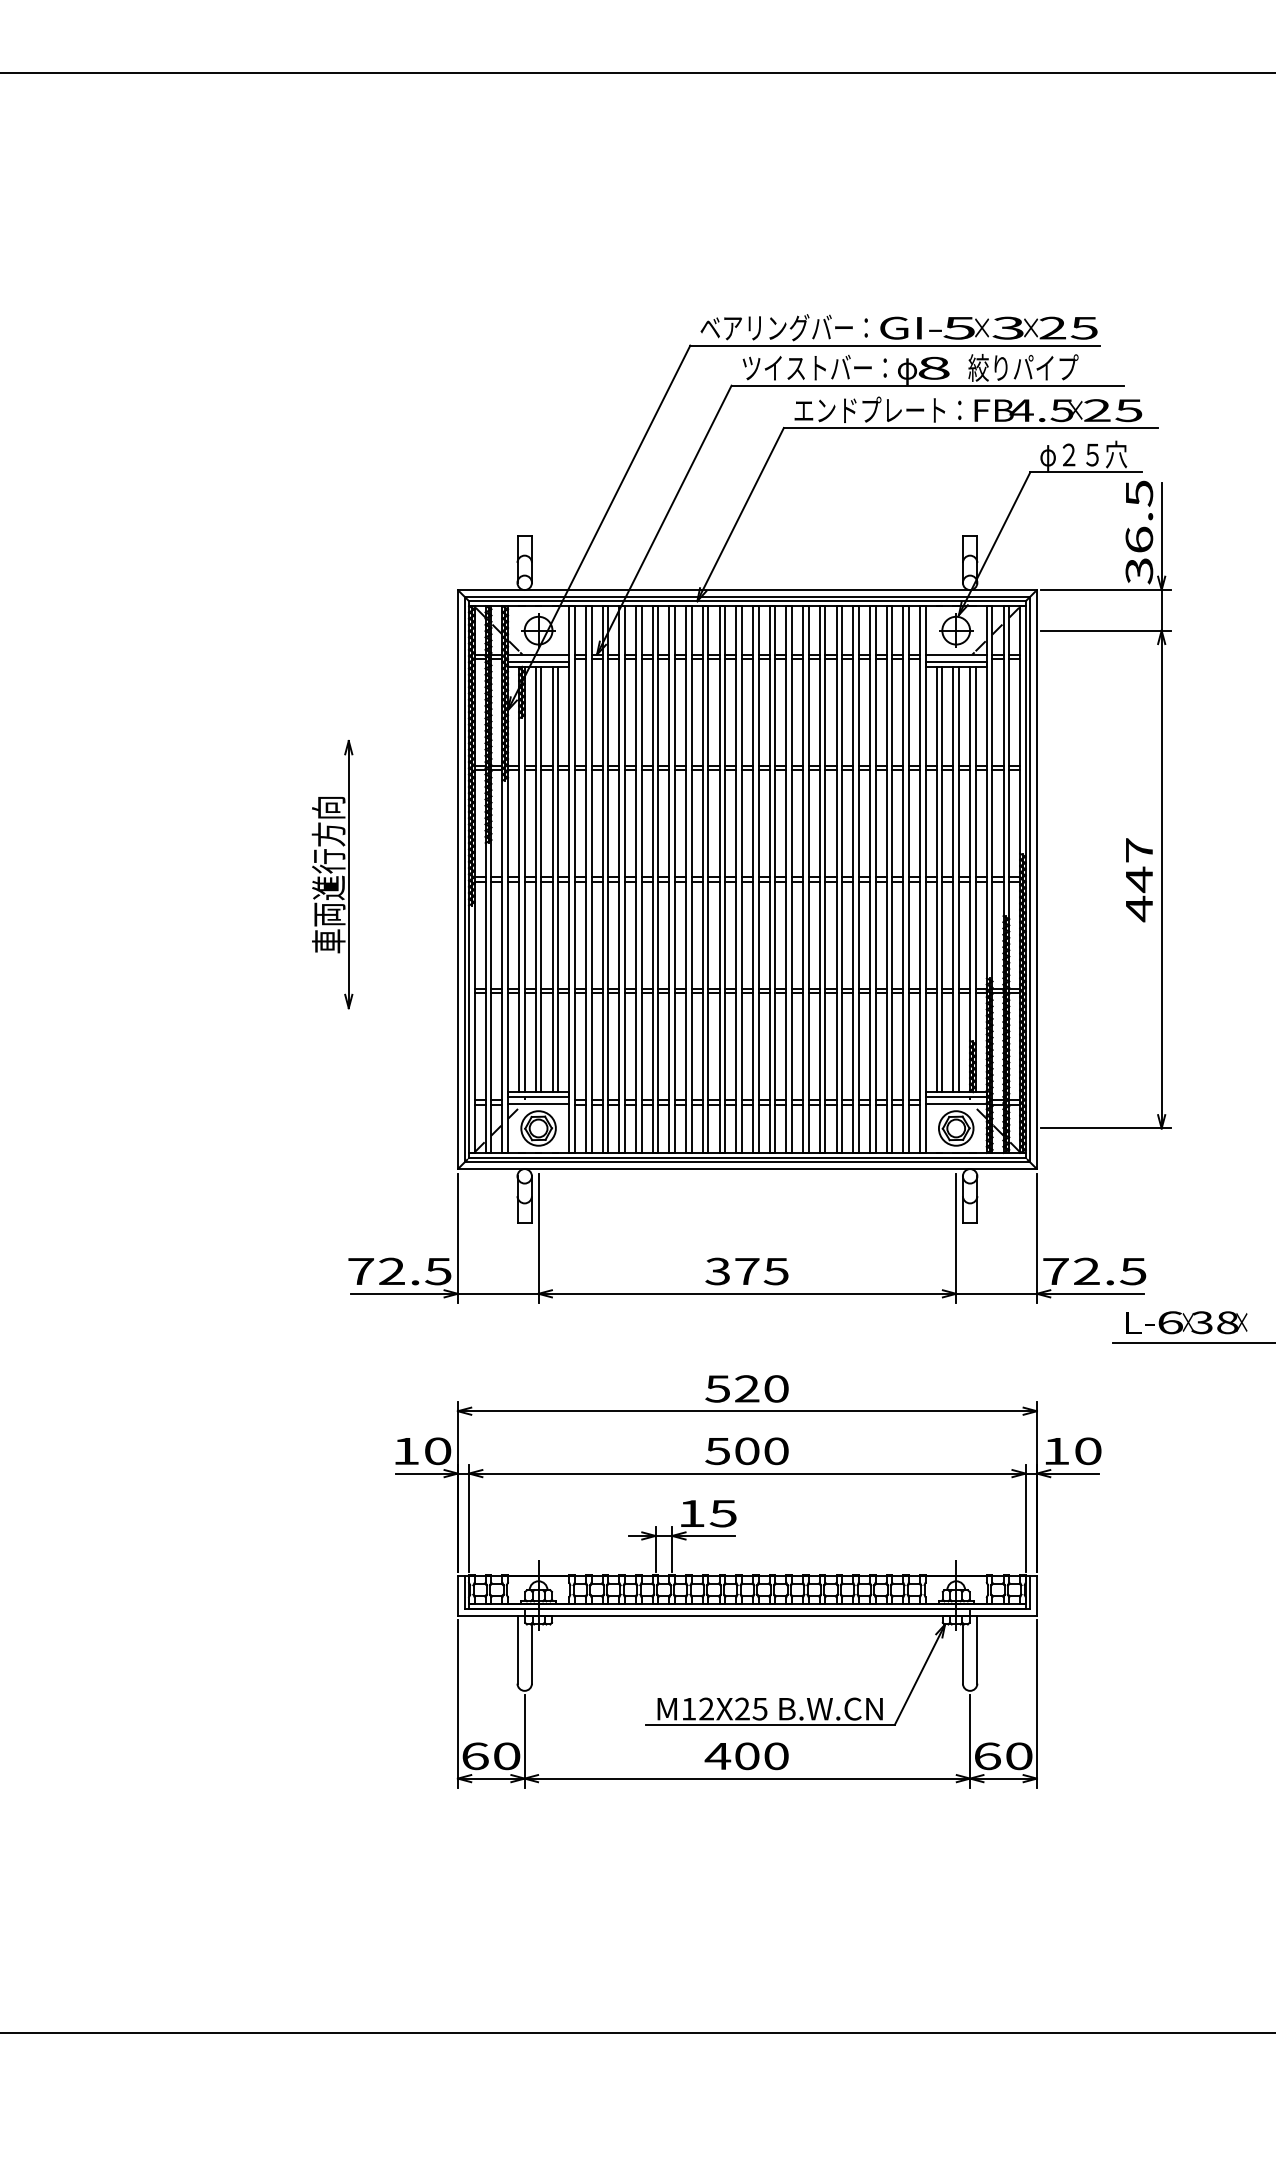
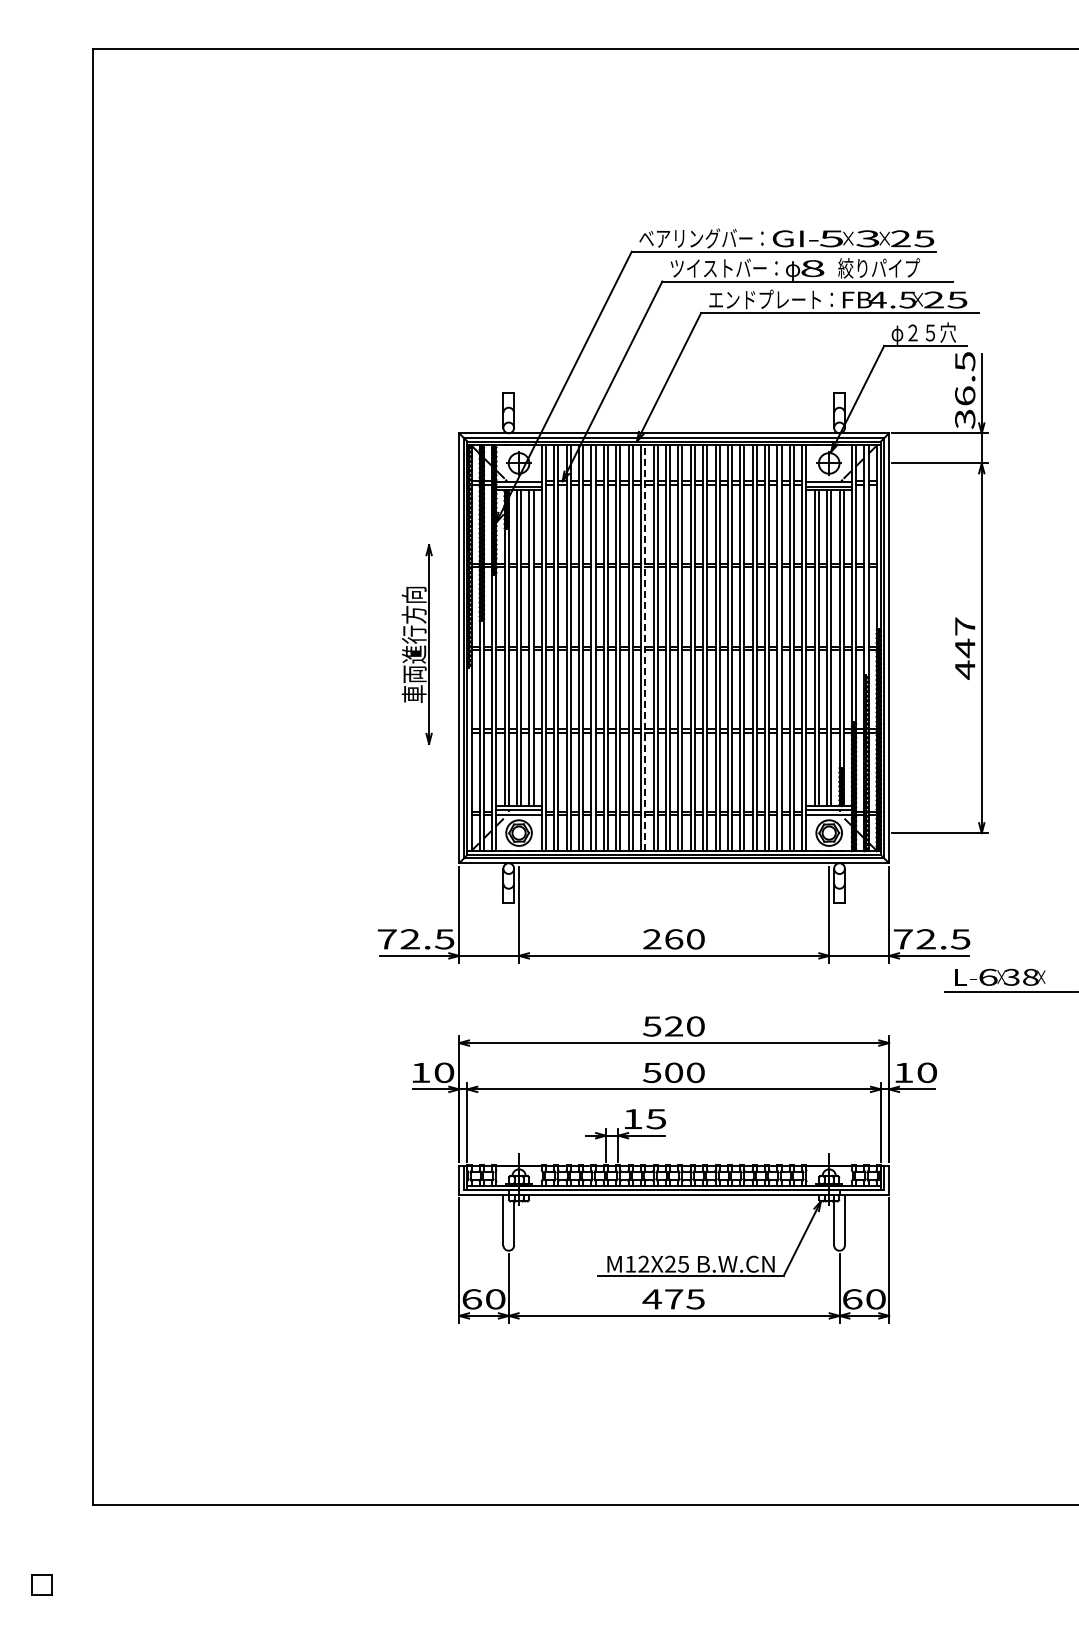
part: (331, 874) -> (416, 644), moved
line: (708, 878) -> (645, 647), solid -> dashed
text: (746, 1271) -> (673, 939), 375 -> 260
text: (761, 1756) -> (684, 1299), 400 -> 475

